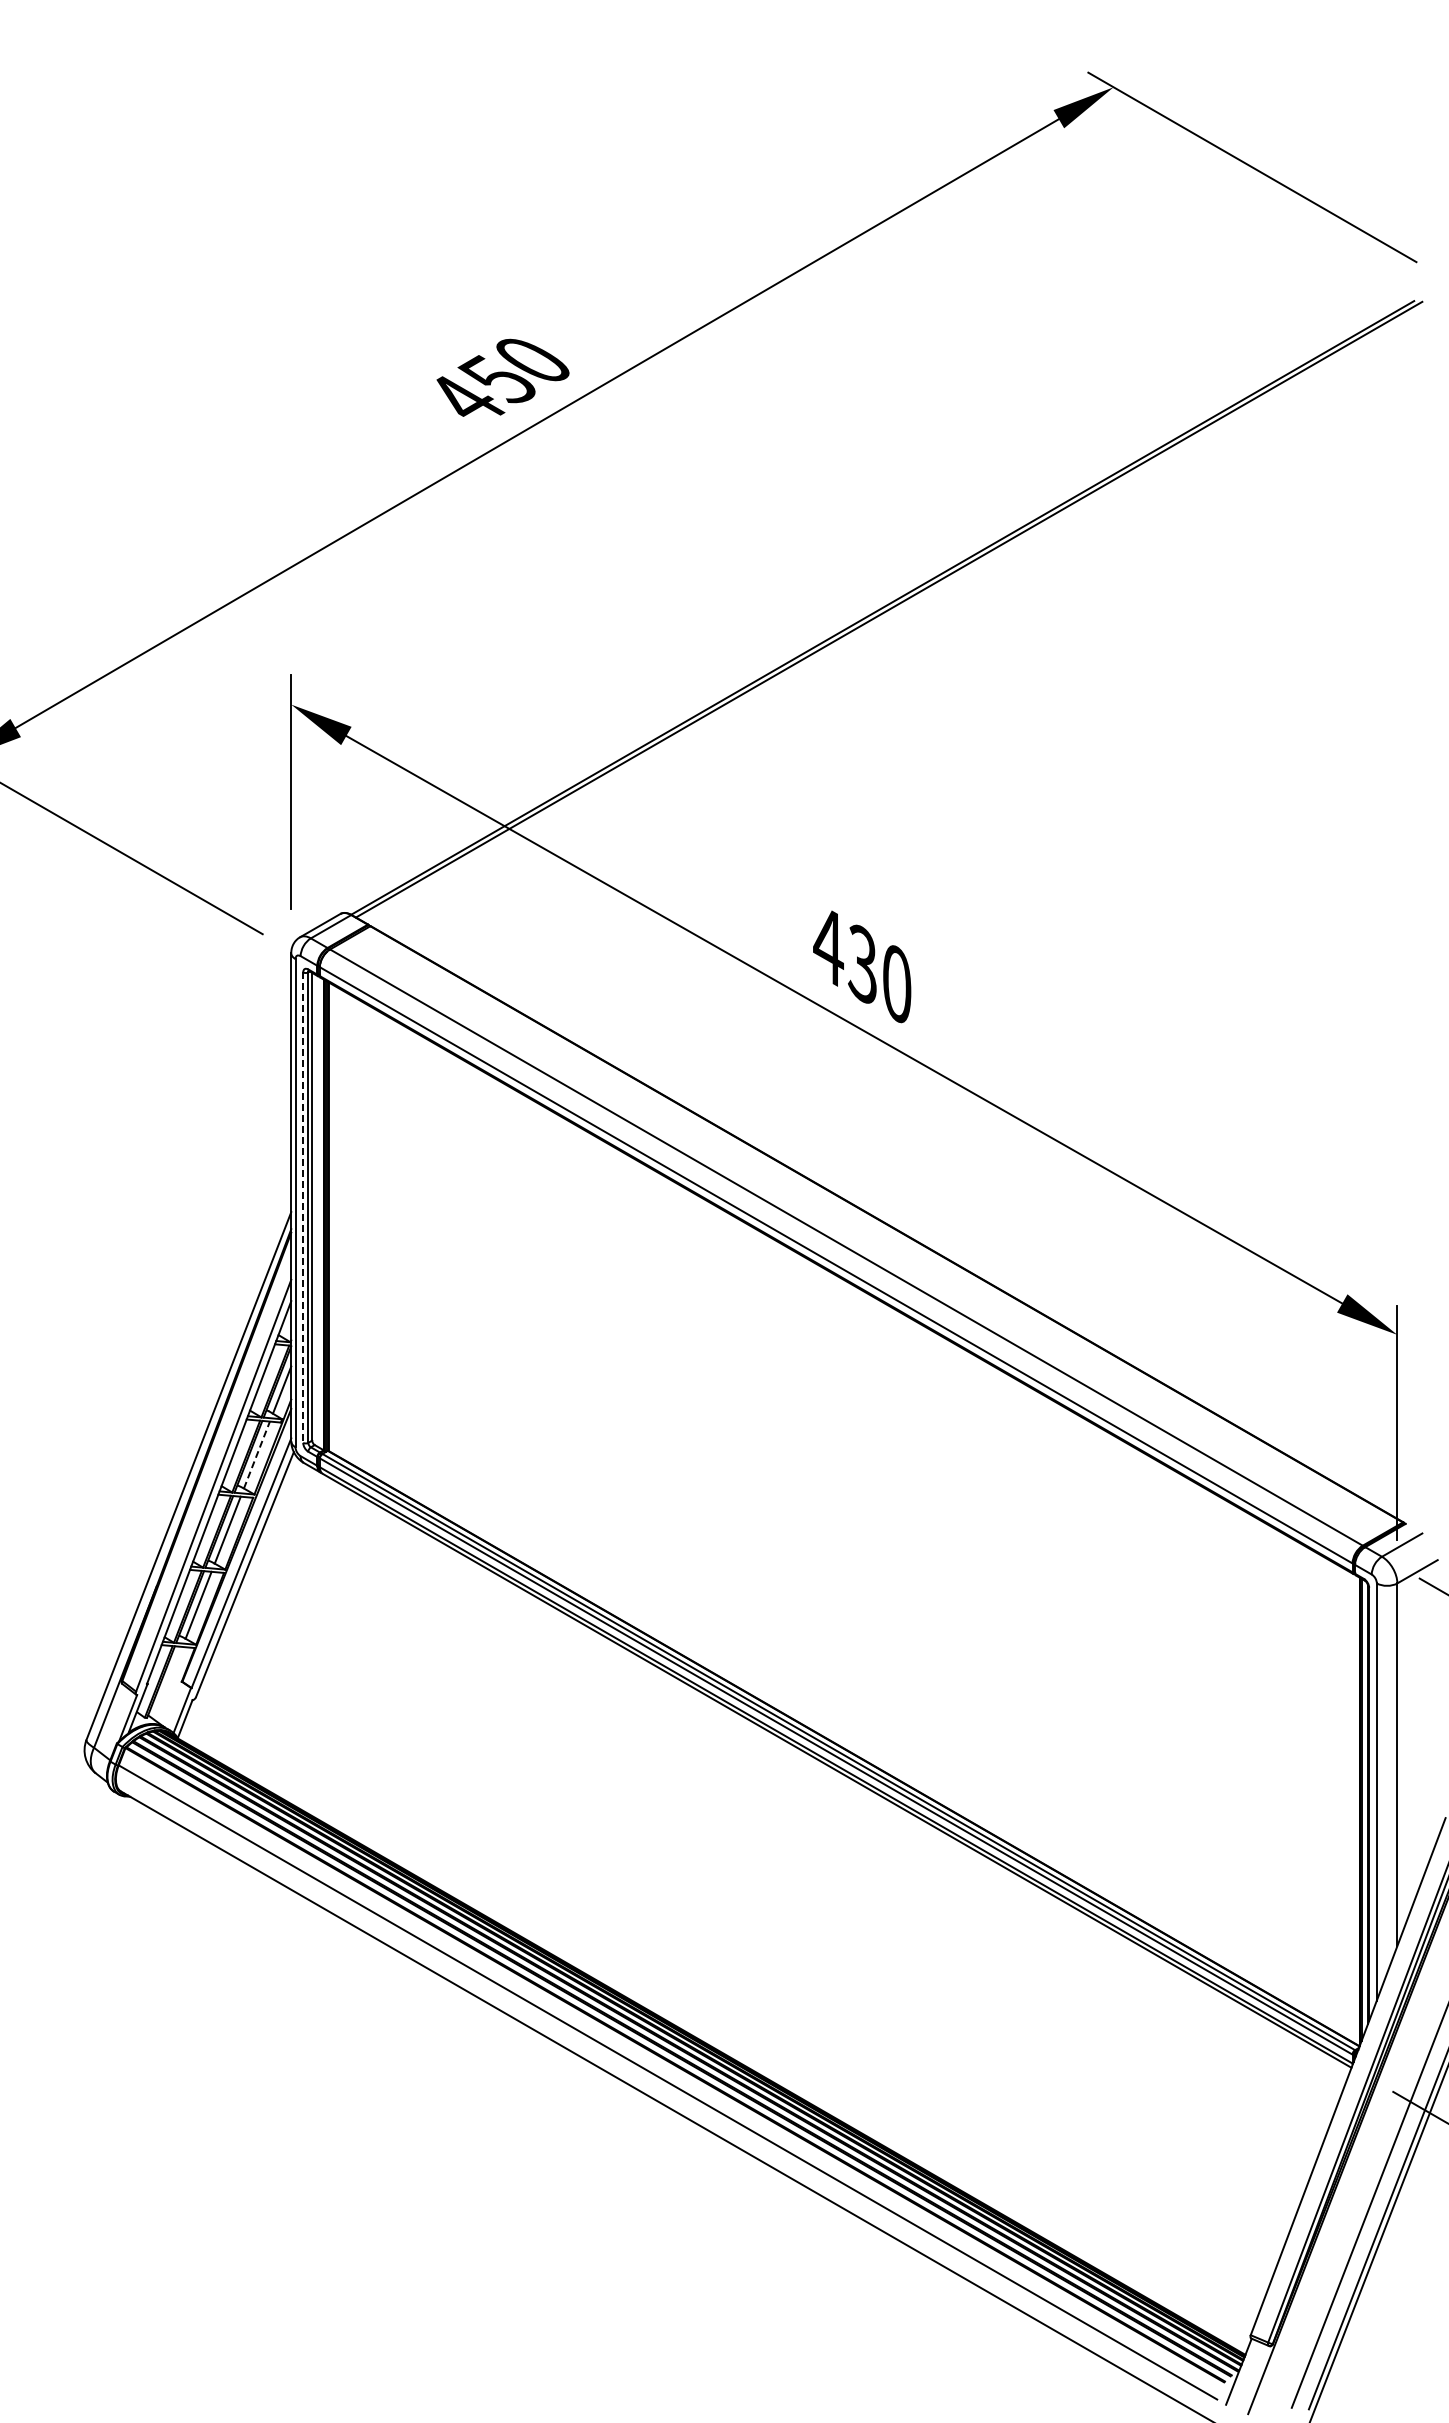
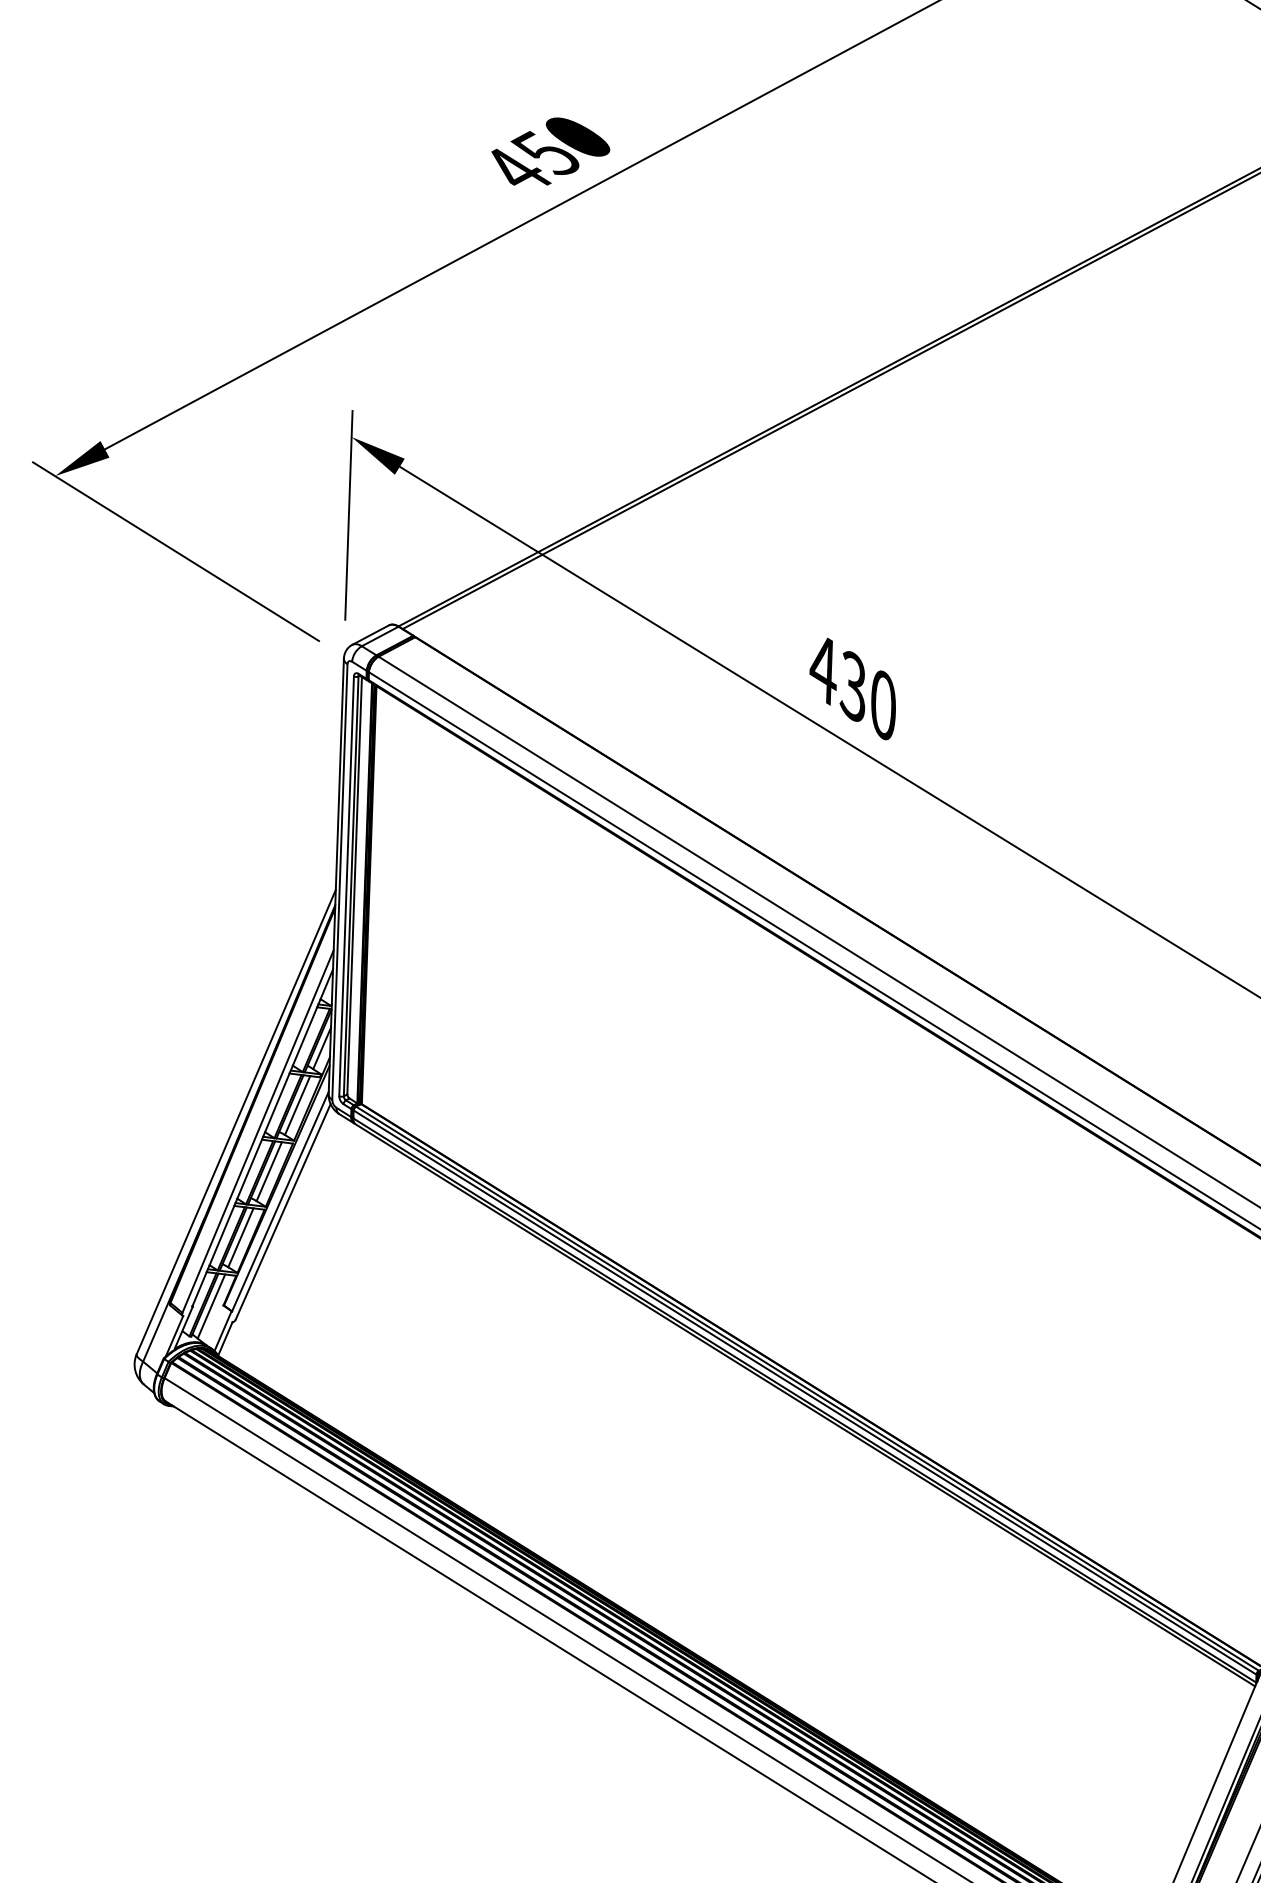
line: (303, 1208) -> (346, 887), dashed -> solid
line: (256, 1455) -> (297, 1105), dashed -> solid
line: (168, 1682) -> (211, 1305), added

